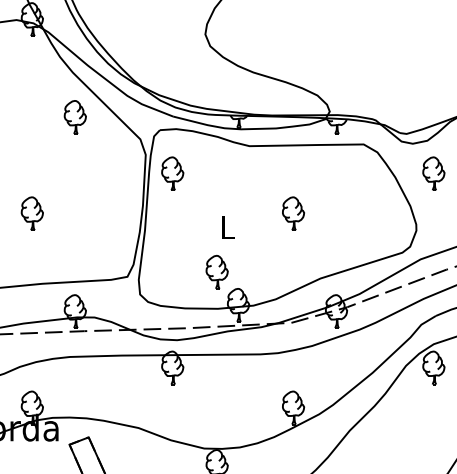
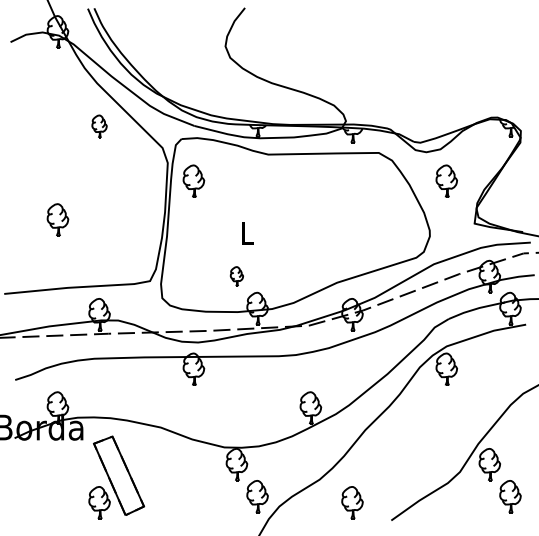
part: (75, 117) -> (99, 126), size x0.7
part: (293, 213) -> (310, 219), removed
part: (216, 272) -> (236, 276), size x0.6

